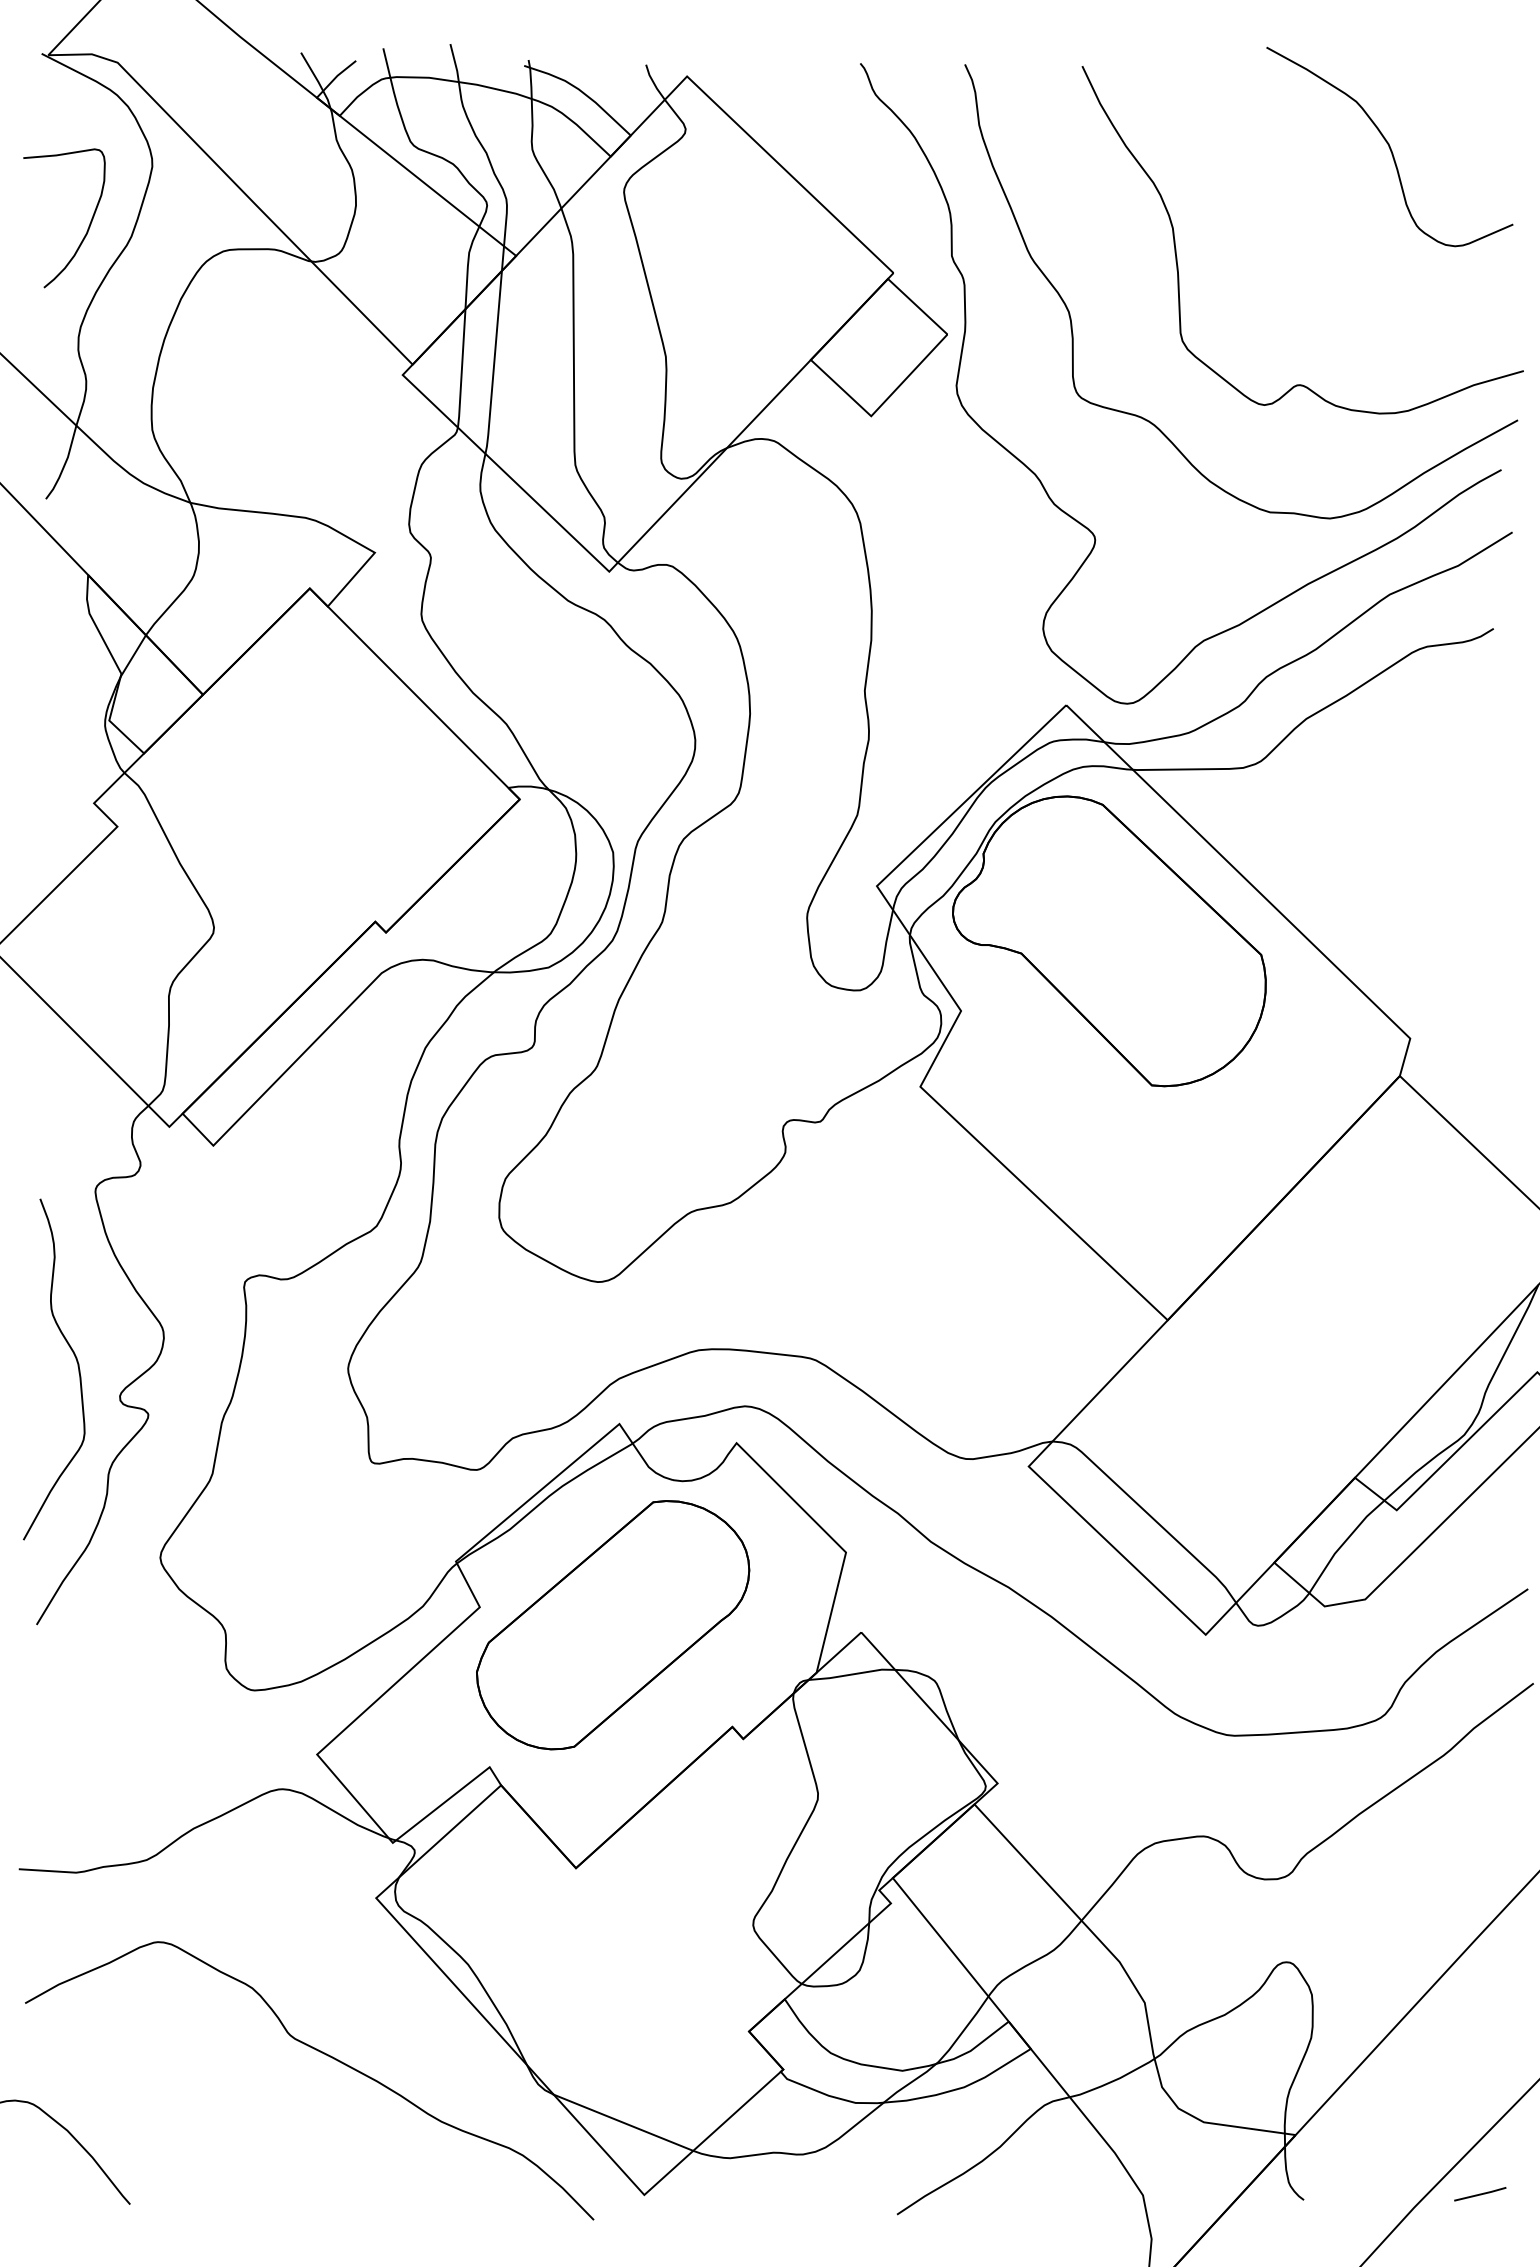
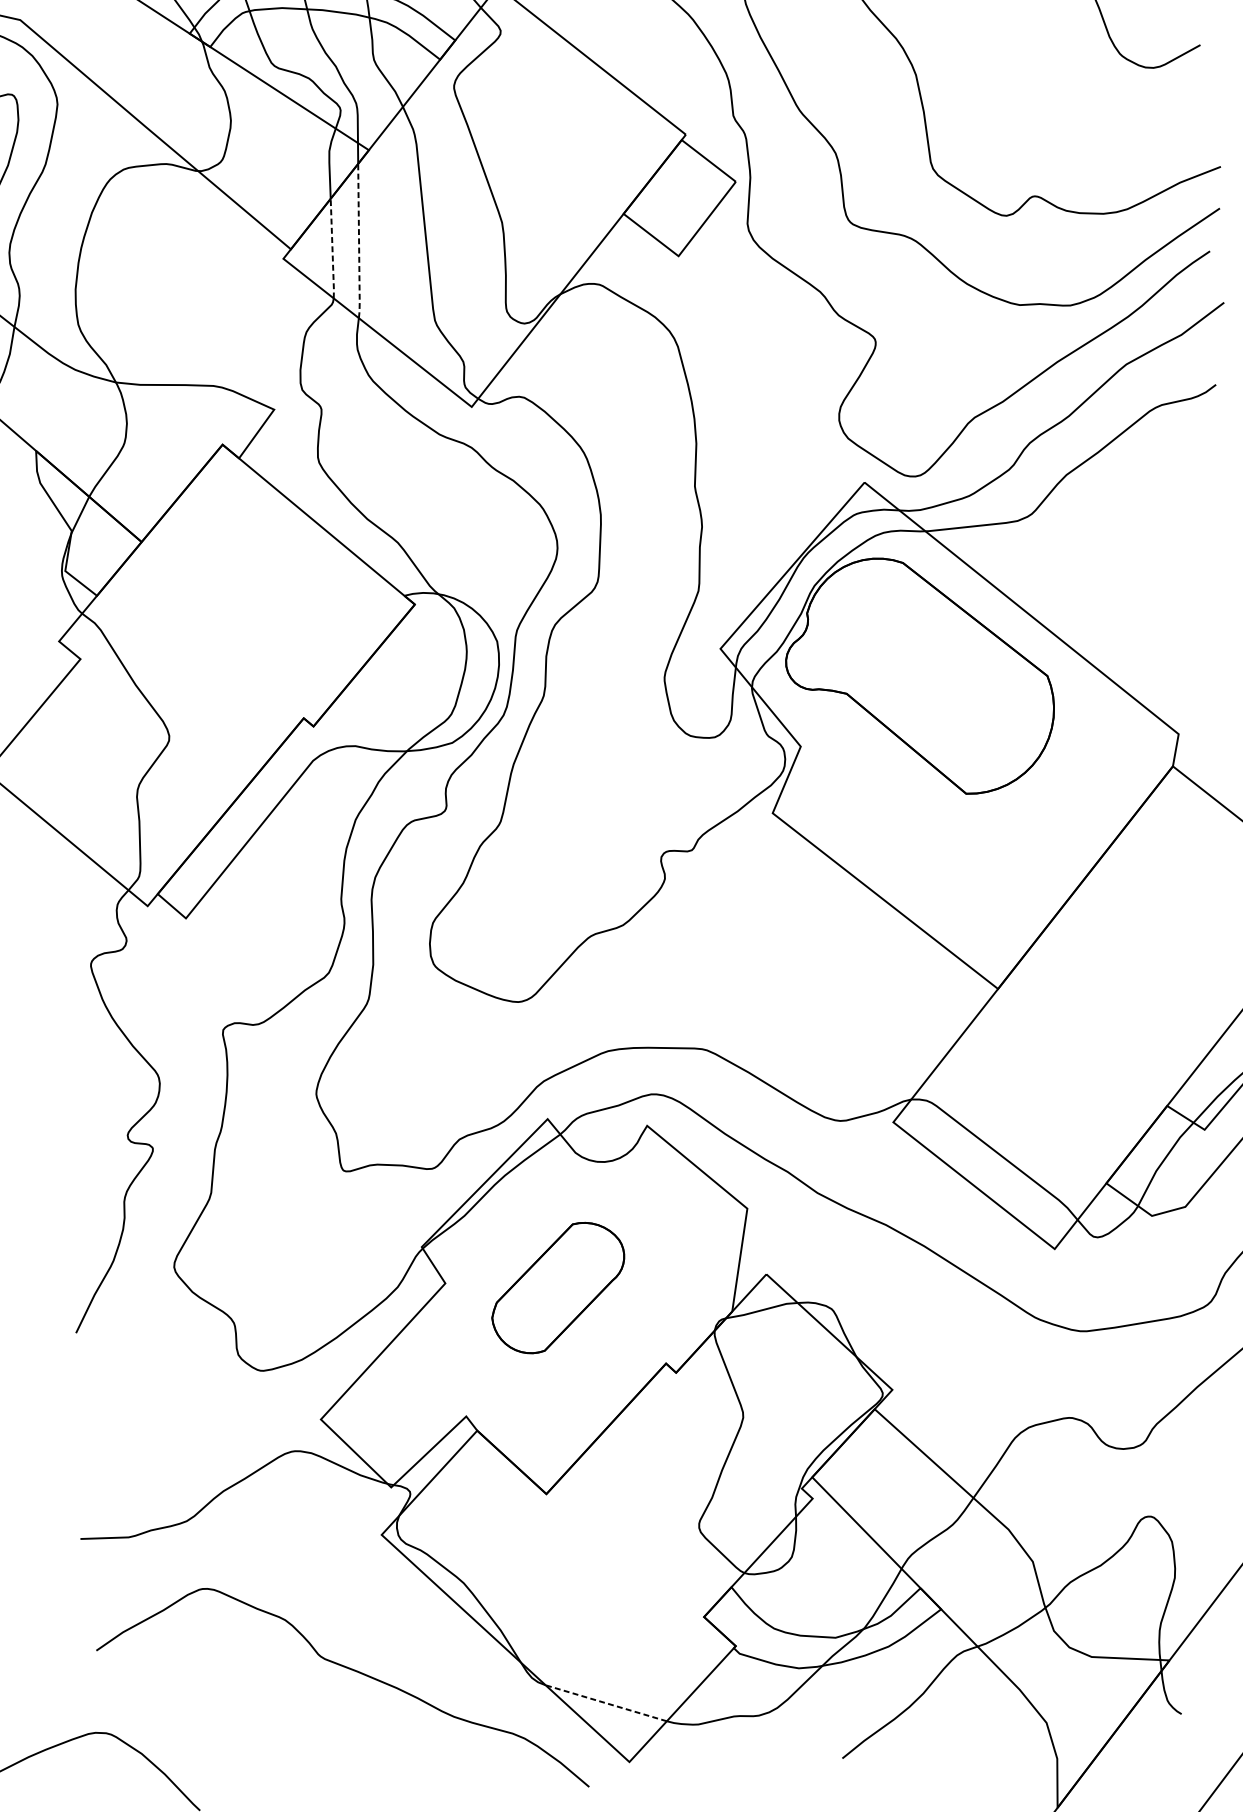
line: (494, 363) -> (359, 241), solid -> dashed
line: (461, 369) -> (332, 249), solid -> dashed
curve: (76, 1362) -> (88, 1110), removed
part: (613, 1625) -> (558, 1288), size x0.6
line: (623, 2122) -> (606, 1703), solid -> dashed

